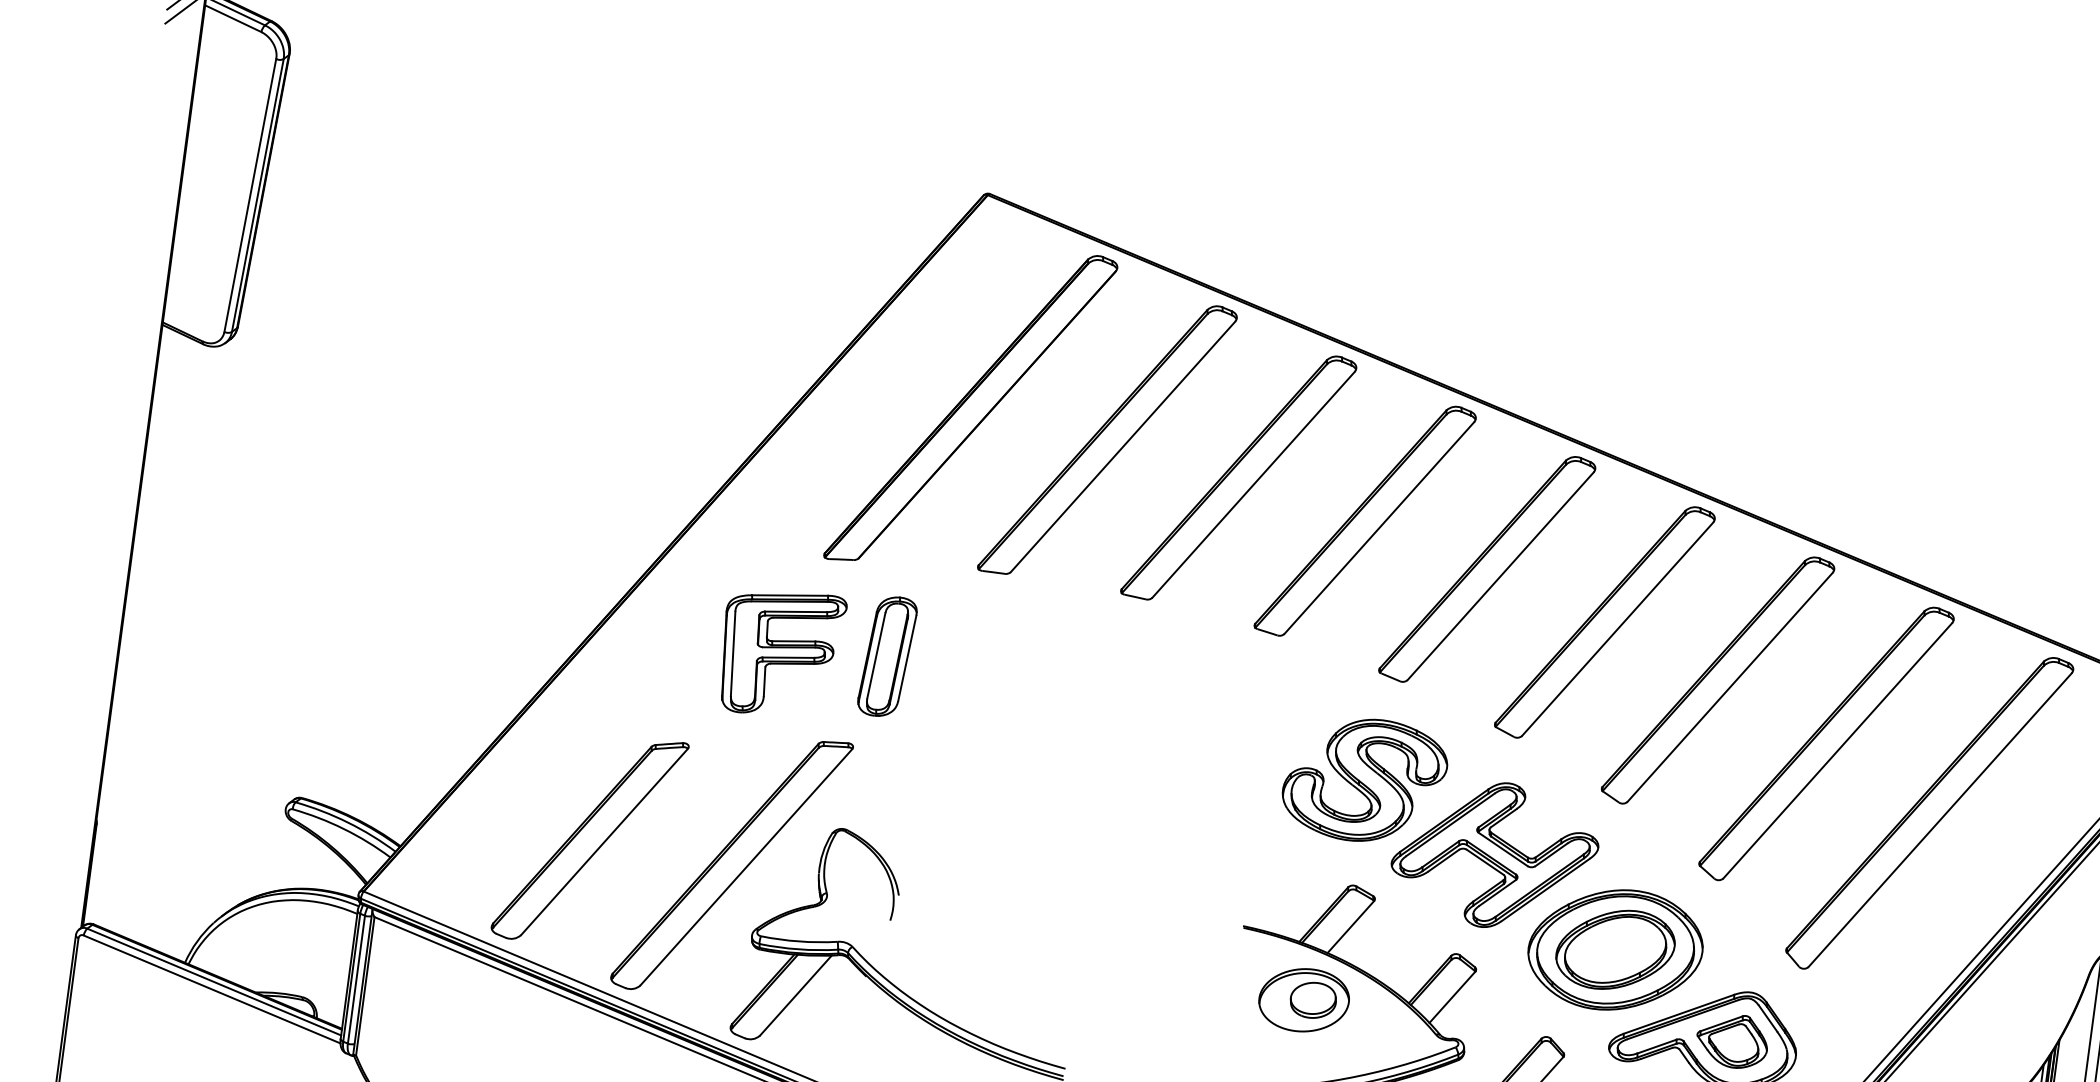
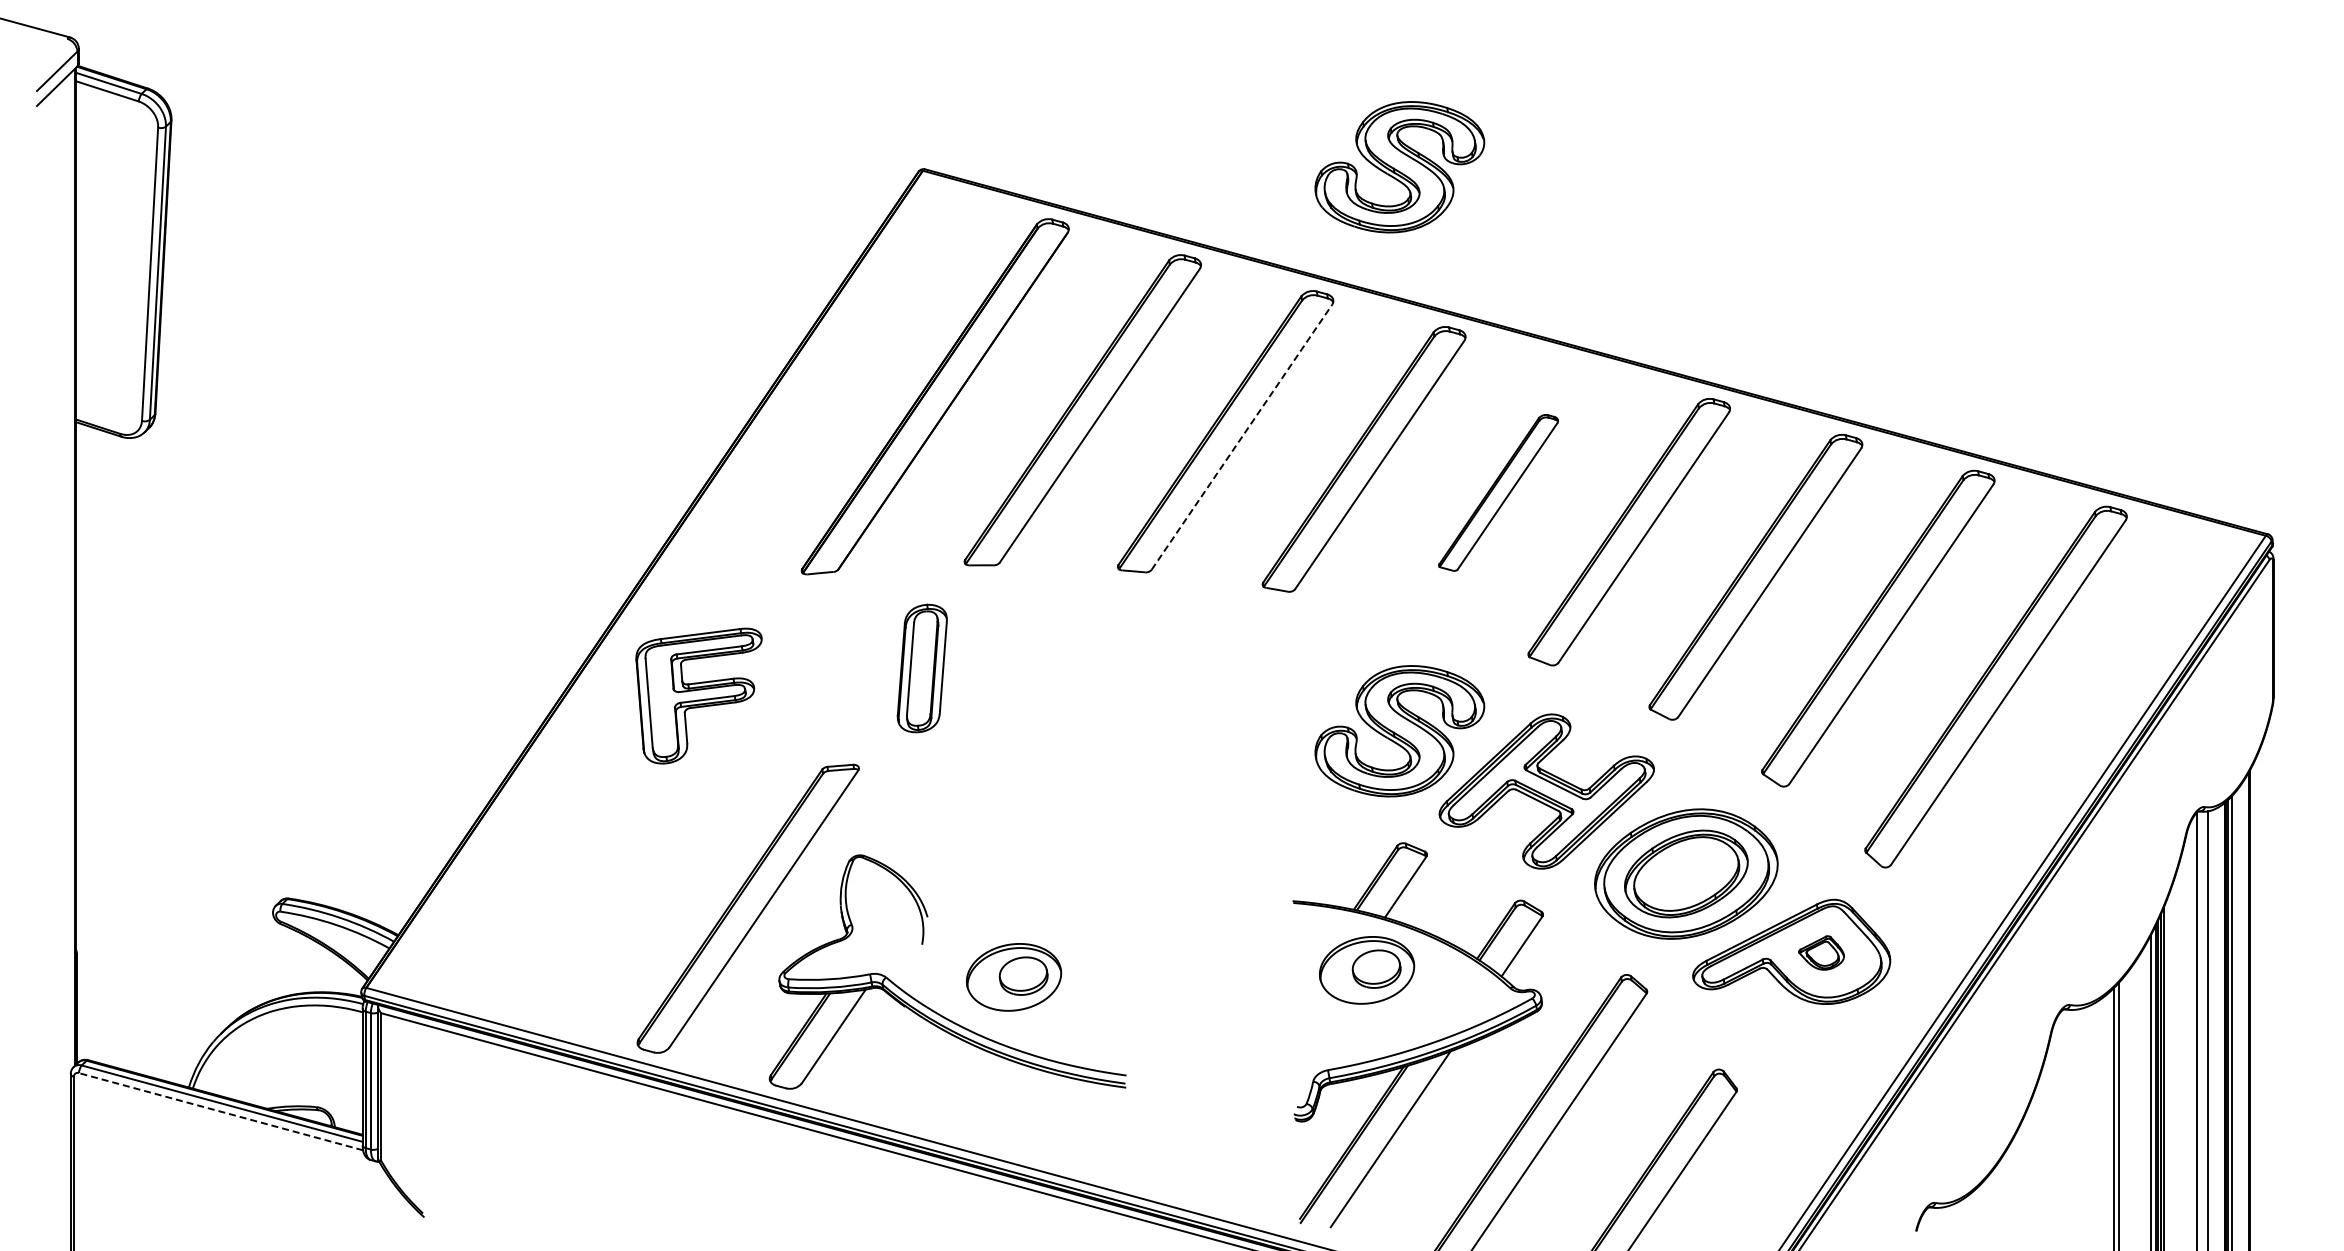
part: (1435, 251) -> (1399, 167), added
line: (1254, 484) -> (1242, 436), solid -> dashed
part: (1487, 568) -> (1498, 492), size x0.6
part: (780, 652) -> (698, 695), moved
part: (886, 656) -> (921, 668), moved
part: (589, 839) -> (595, 901), removed
part: (972, 962) -> (1014, 977), added
line: (211, 989) -> (220, 1111), solid -> dashed
part: (1732, 1040) -> (1821, 952), size x0.6

